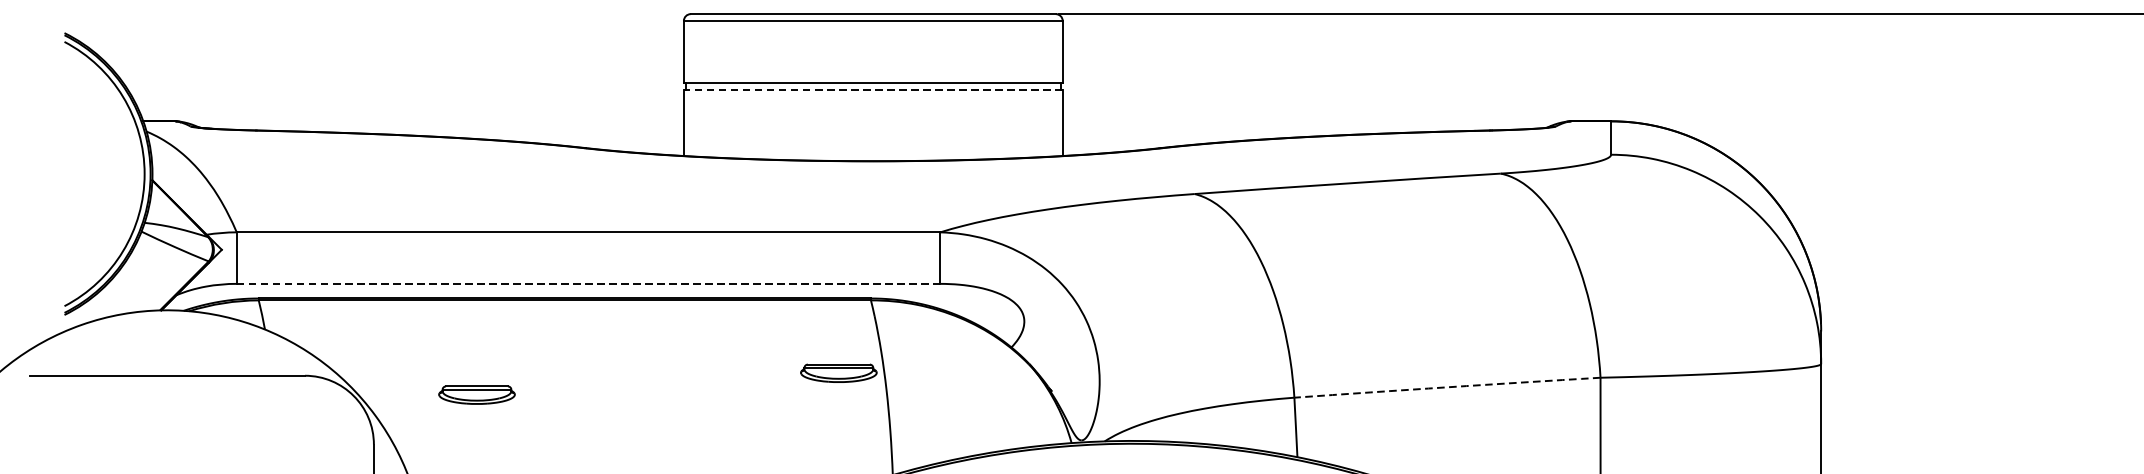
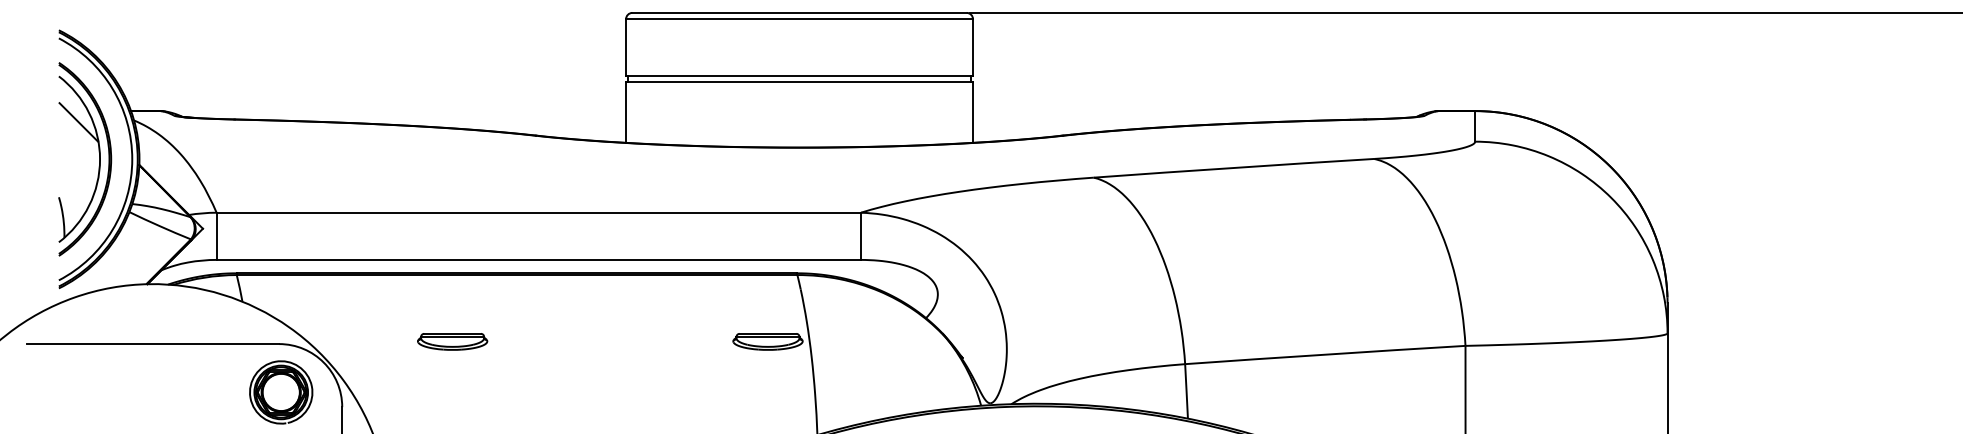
line: (873, 90) -> (799, 82), dashed -> solid
part: (108, 174) -> (99, 159), added
line: (589, 283) -> (539, 259), dashed -> solid
arc: (1447, 387) -> (1325, 354), dashed -> solid
part: (476, 394) -> (452, 341), moved
part: (307, 428) -> (281, 392), added

